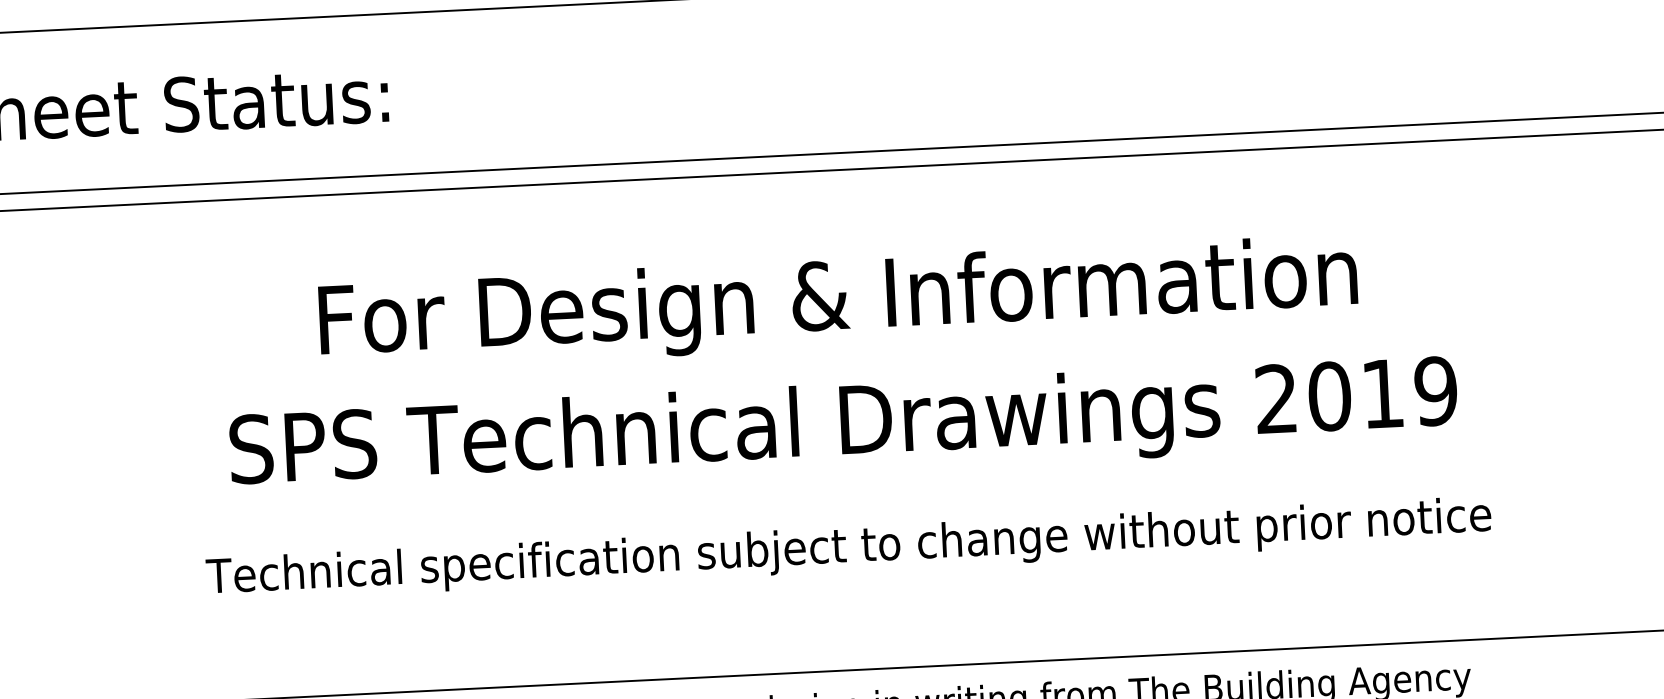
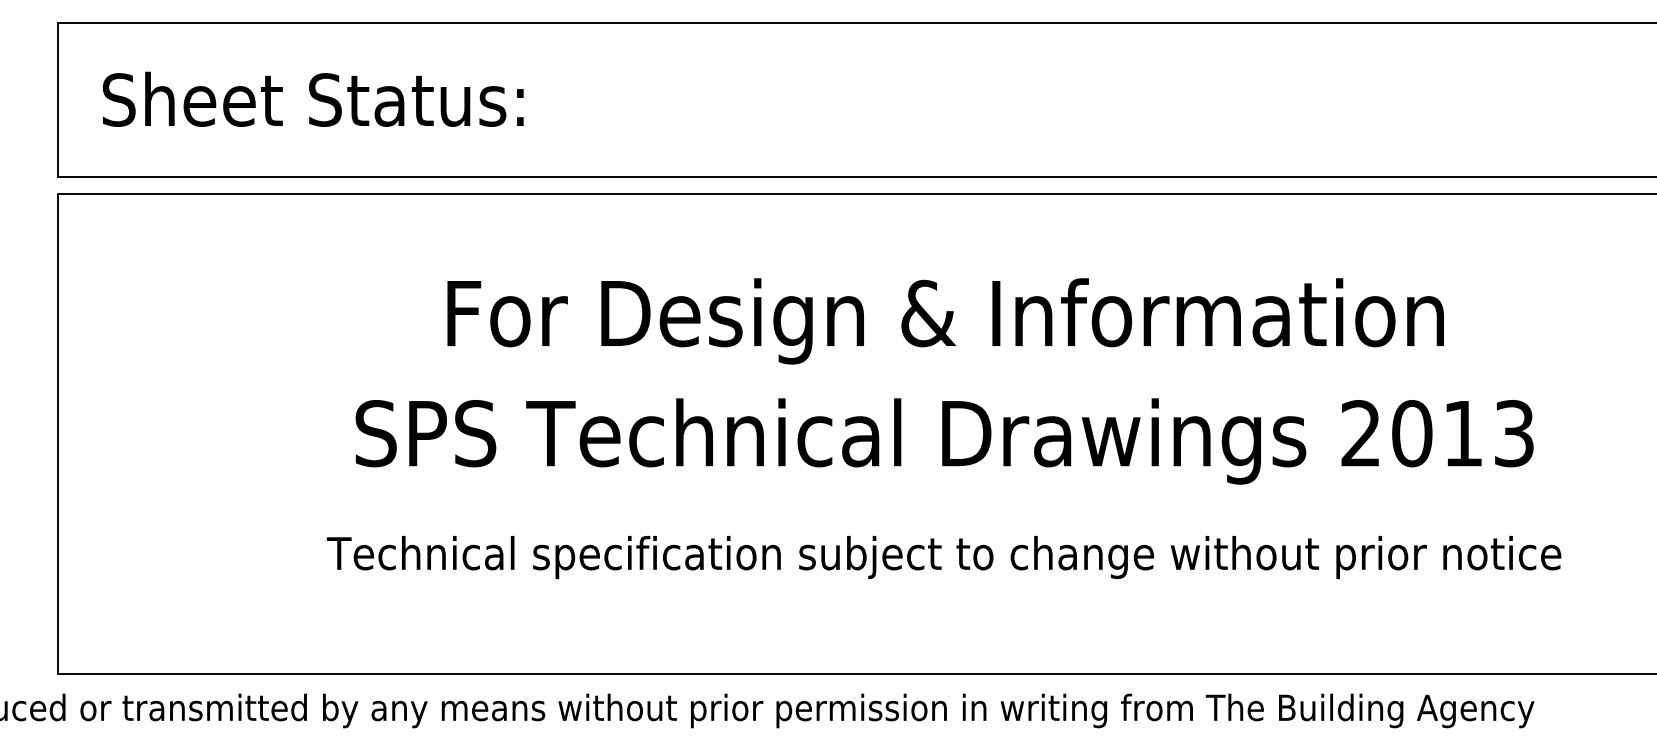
text: (1436, 391) -> (1514, 433), 2019 -> 2013

